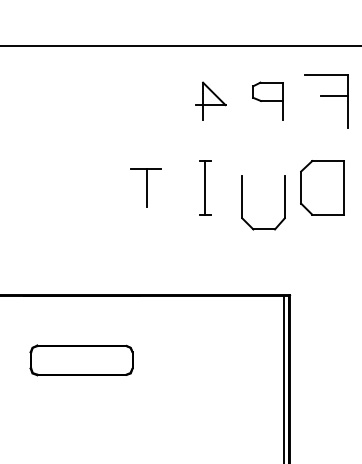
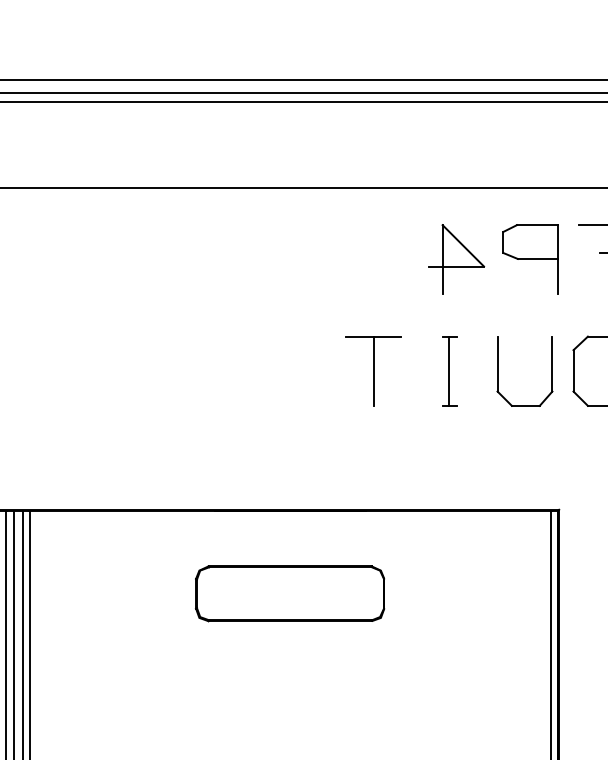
part: (210, 101) -> (456, 259), size x1.43
part: (267, 101) -> (530, 259), size x1.43
part: (146, 188) -> (373, 371), size x1.43
part: (243, 202) -> (498, 371), moved
part: (81, 360) -> (290, 593), size x1.43

